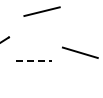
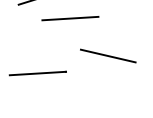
line: (57, 27) -> (70, 19), added
line: (34, 61) -> (38, 73), dashed -> solid

